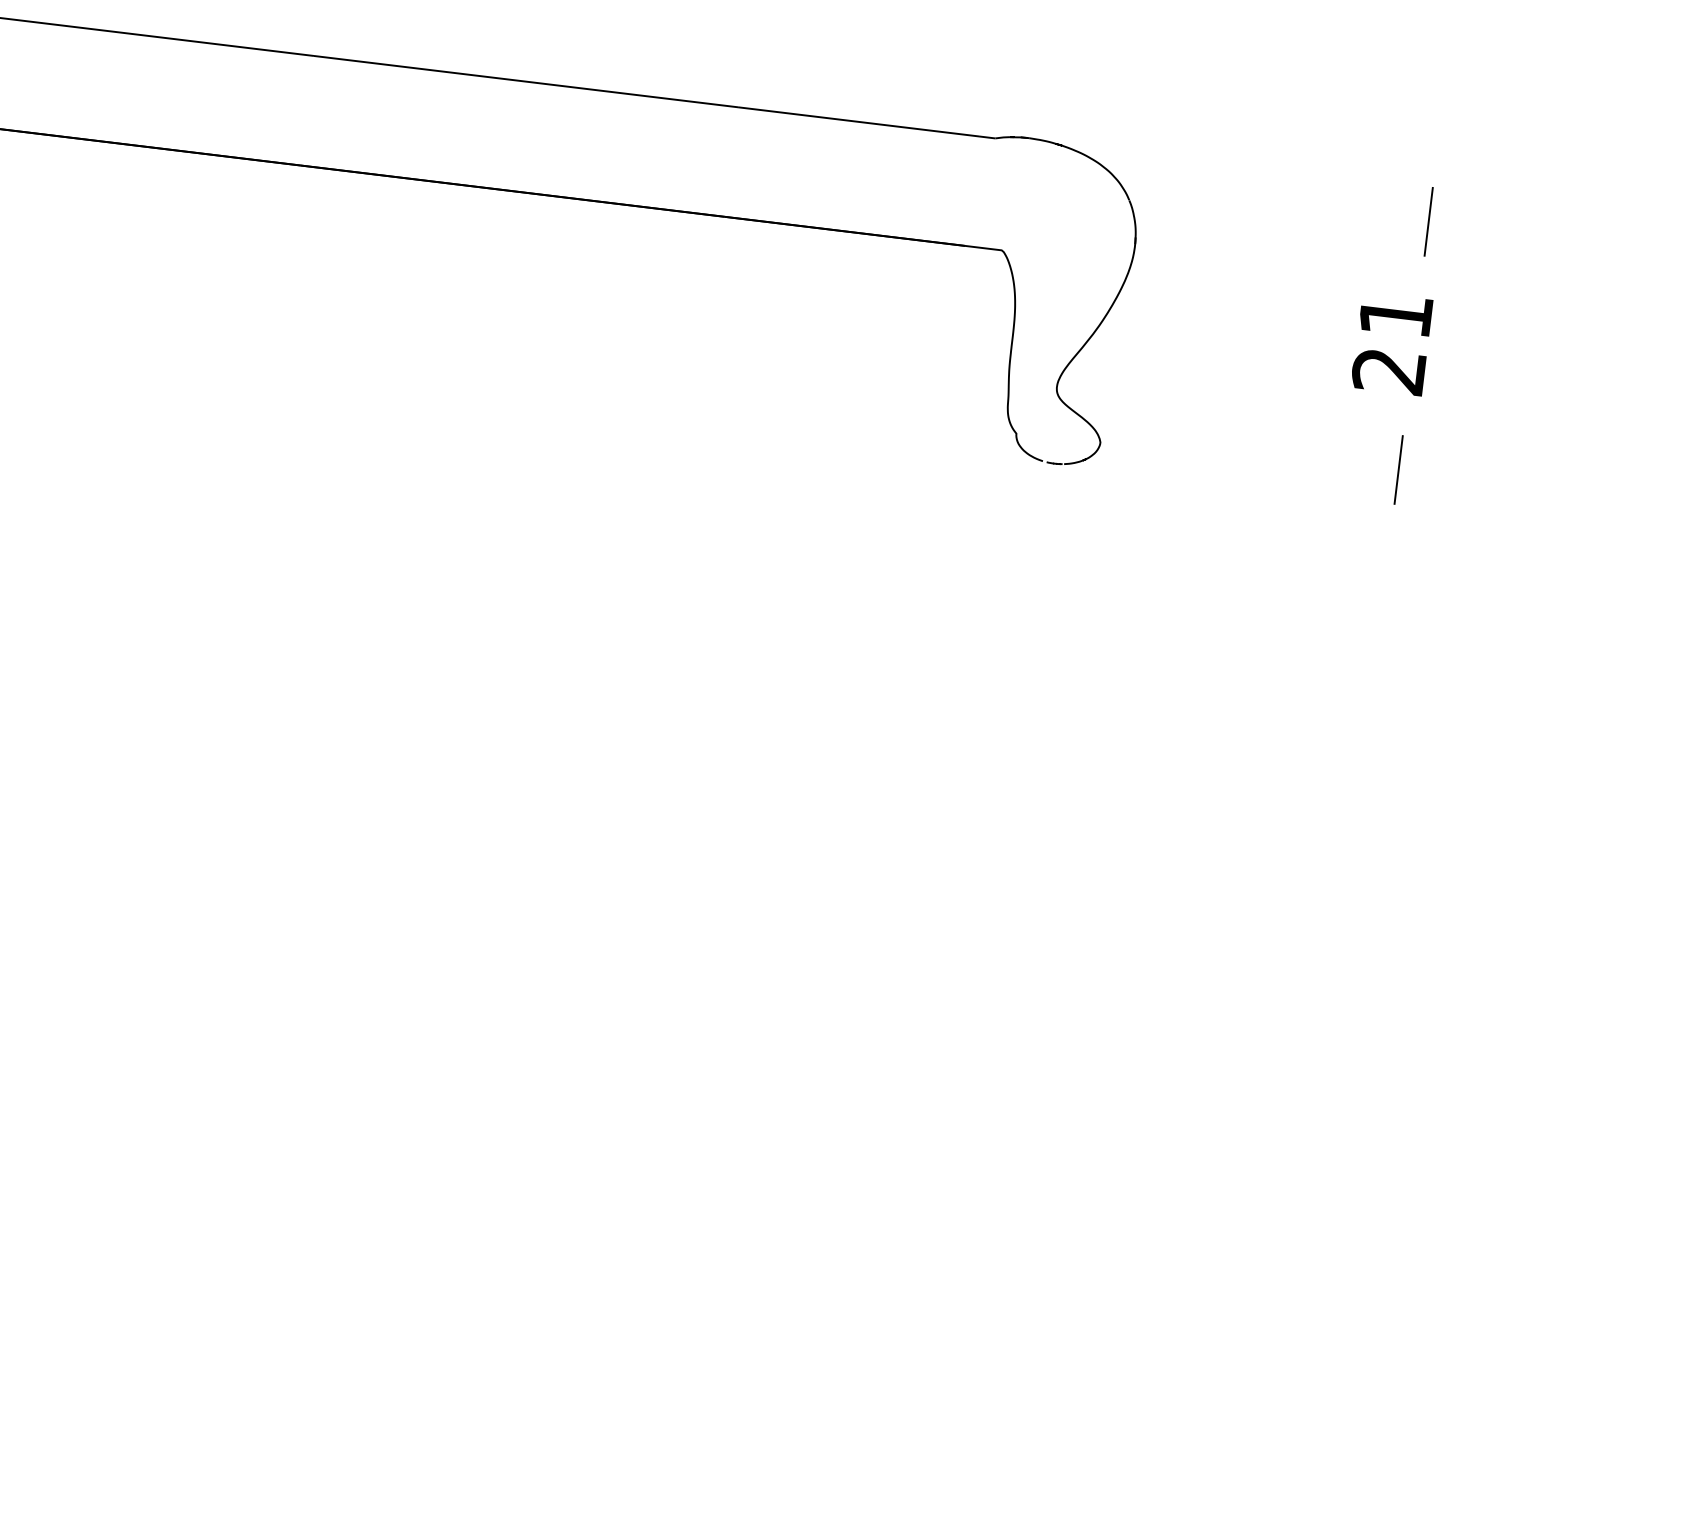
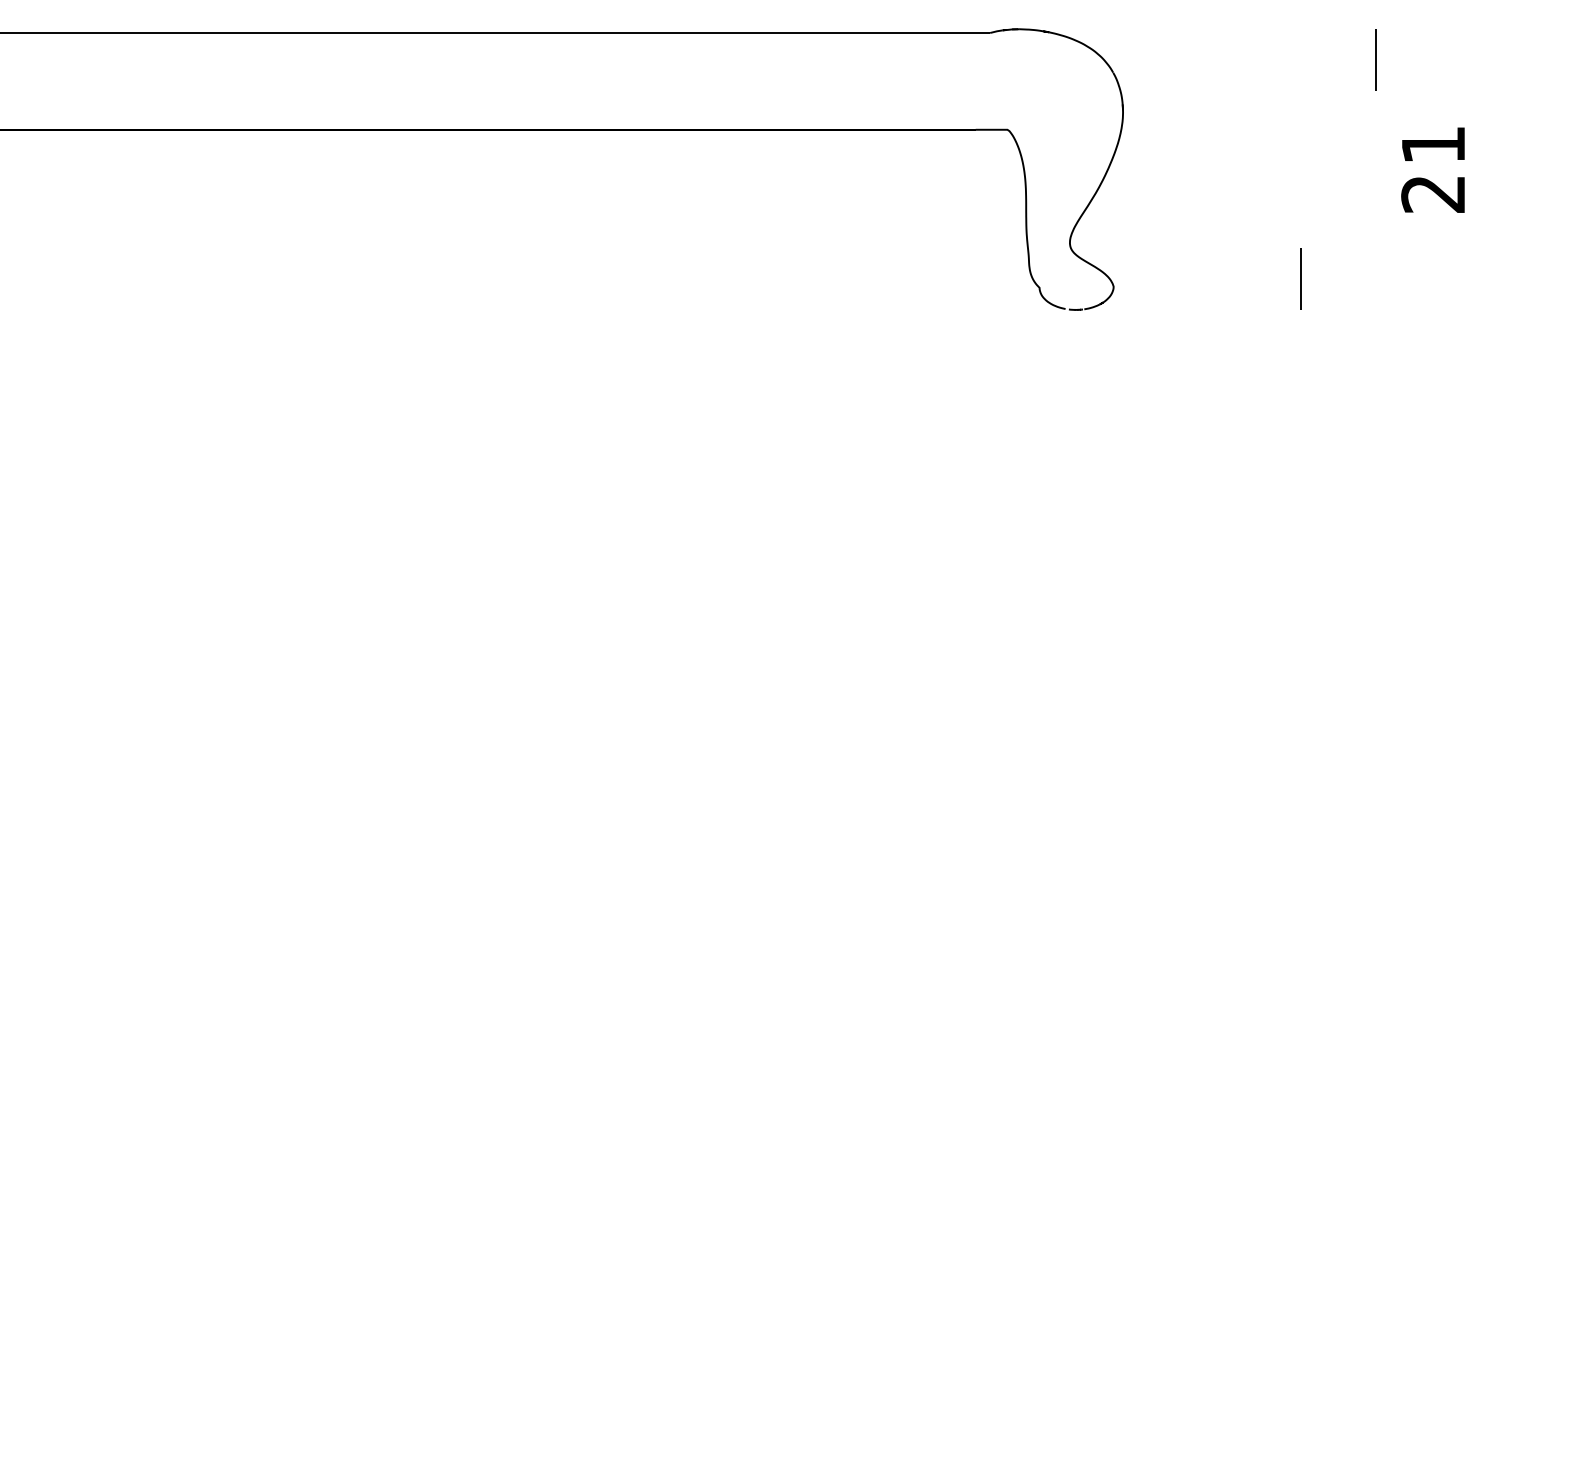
text: (1391, 343) -> (1432, 169), moved
line: (1397, 469) -> (1300, 278), moved

